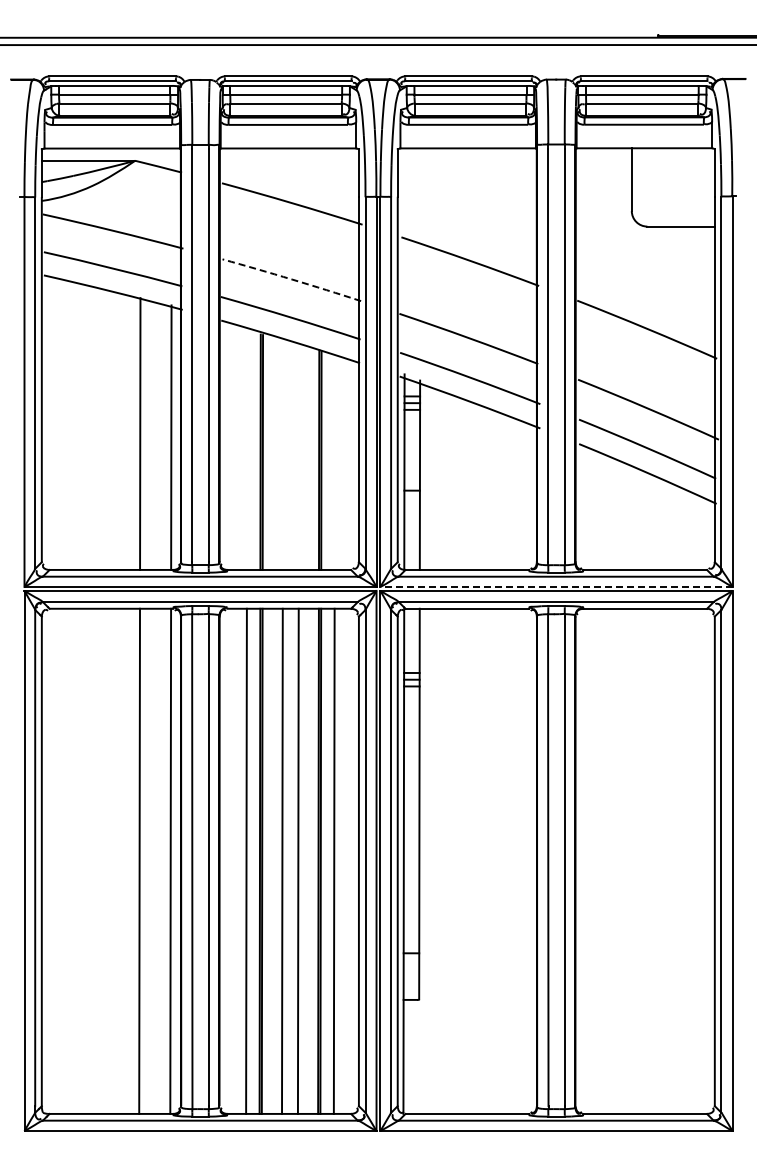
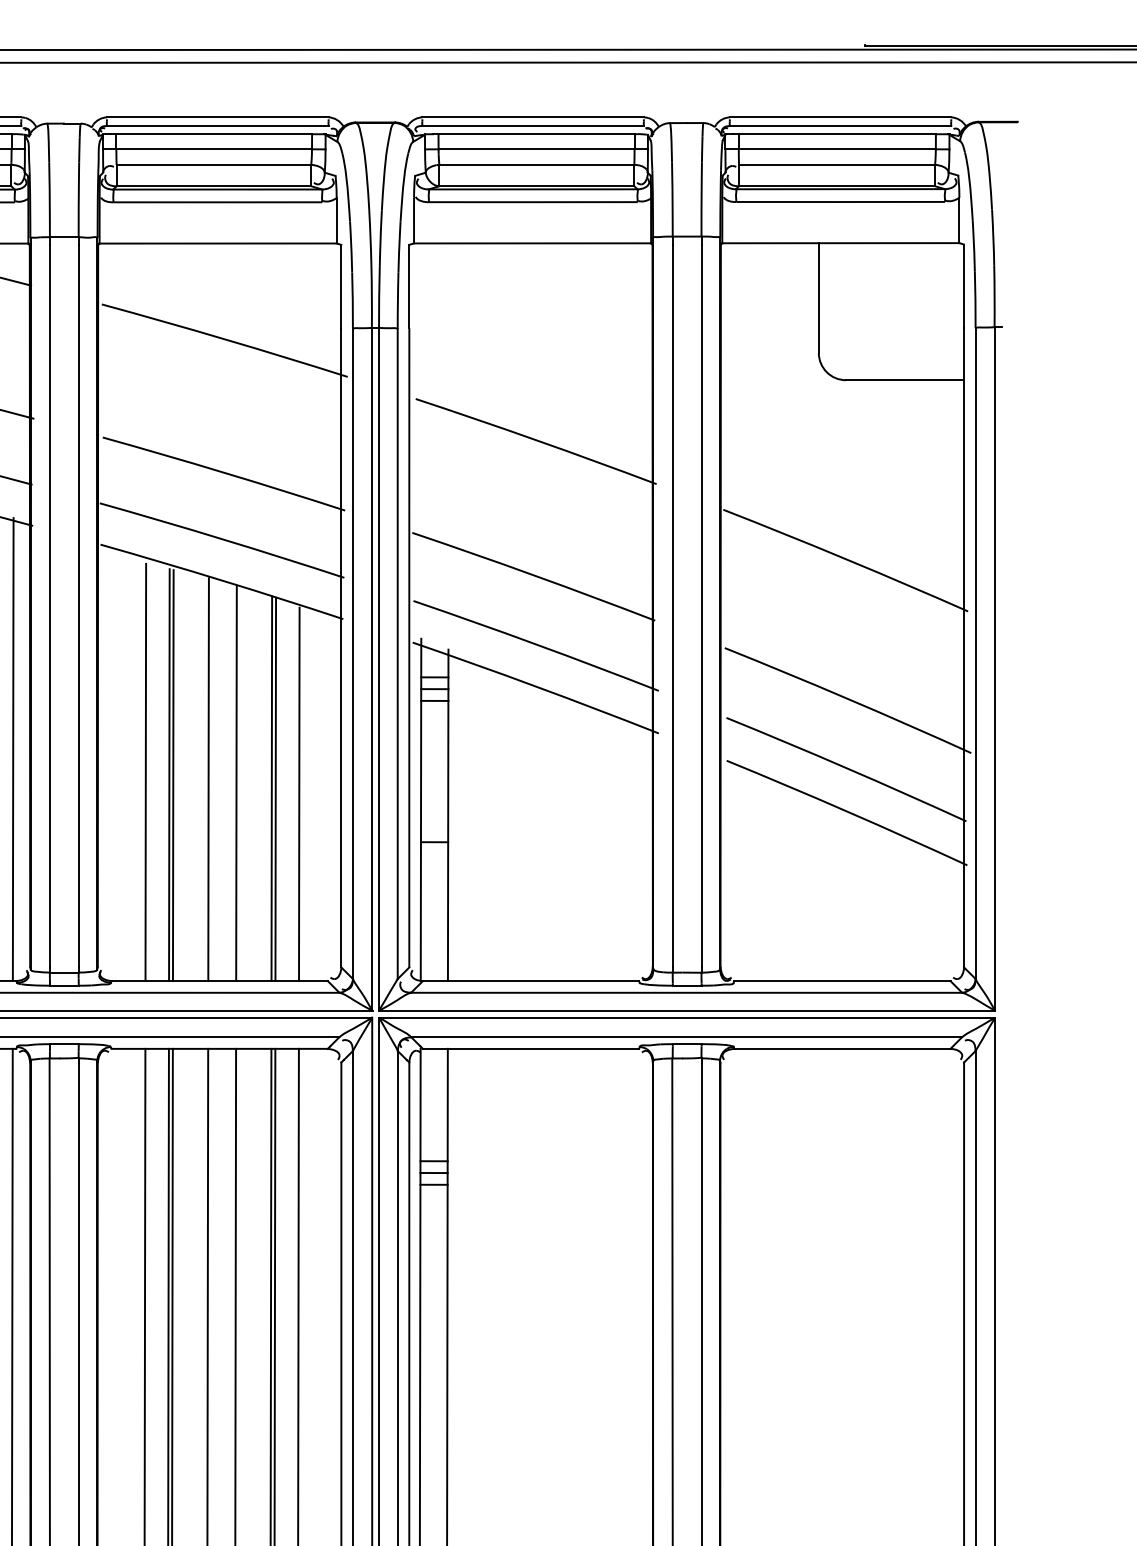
arc: (292, 279) -> (225, 472), dashed -> solid
line: (246, 450) -> (144, 771), added
line: (282, 454) -> (207, 778), added
line: (298, 457) -> (235, 784), added
line: (334, 463) -> (298, 794), added
line: (556, 586) -> (687, 1009), dashed -> solid

